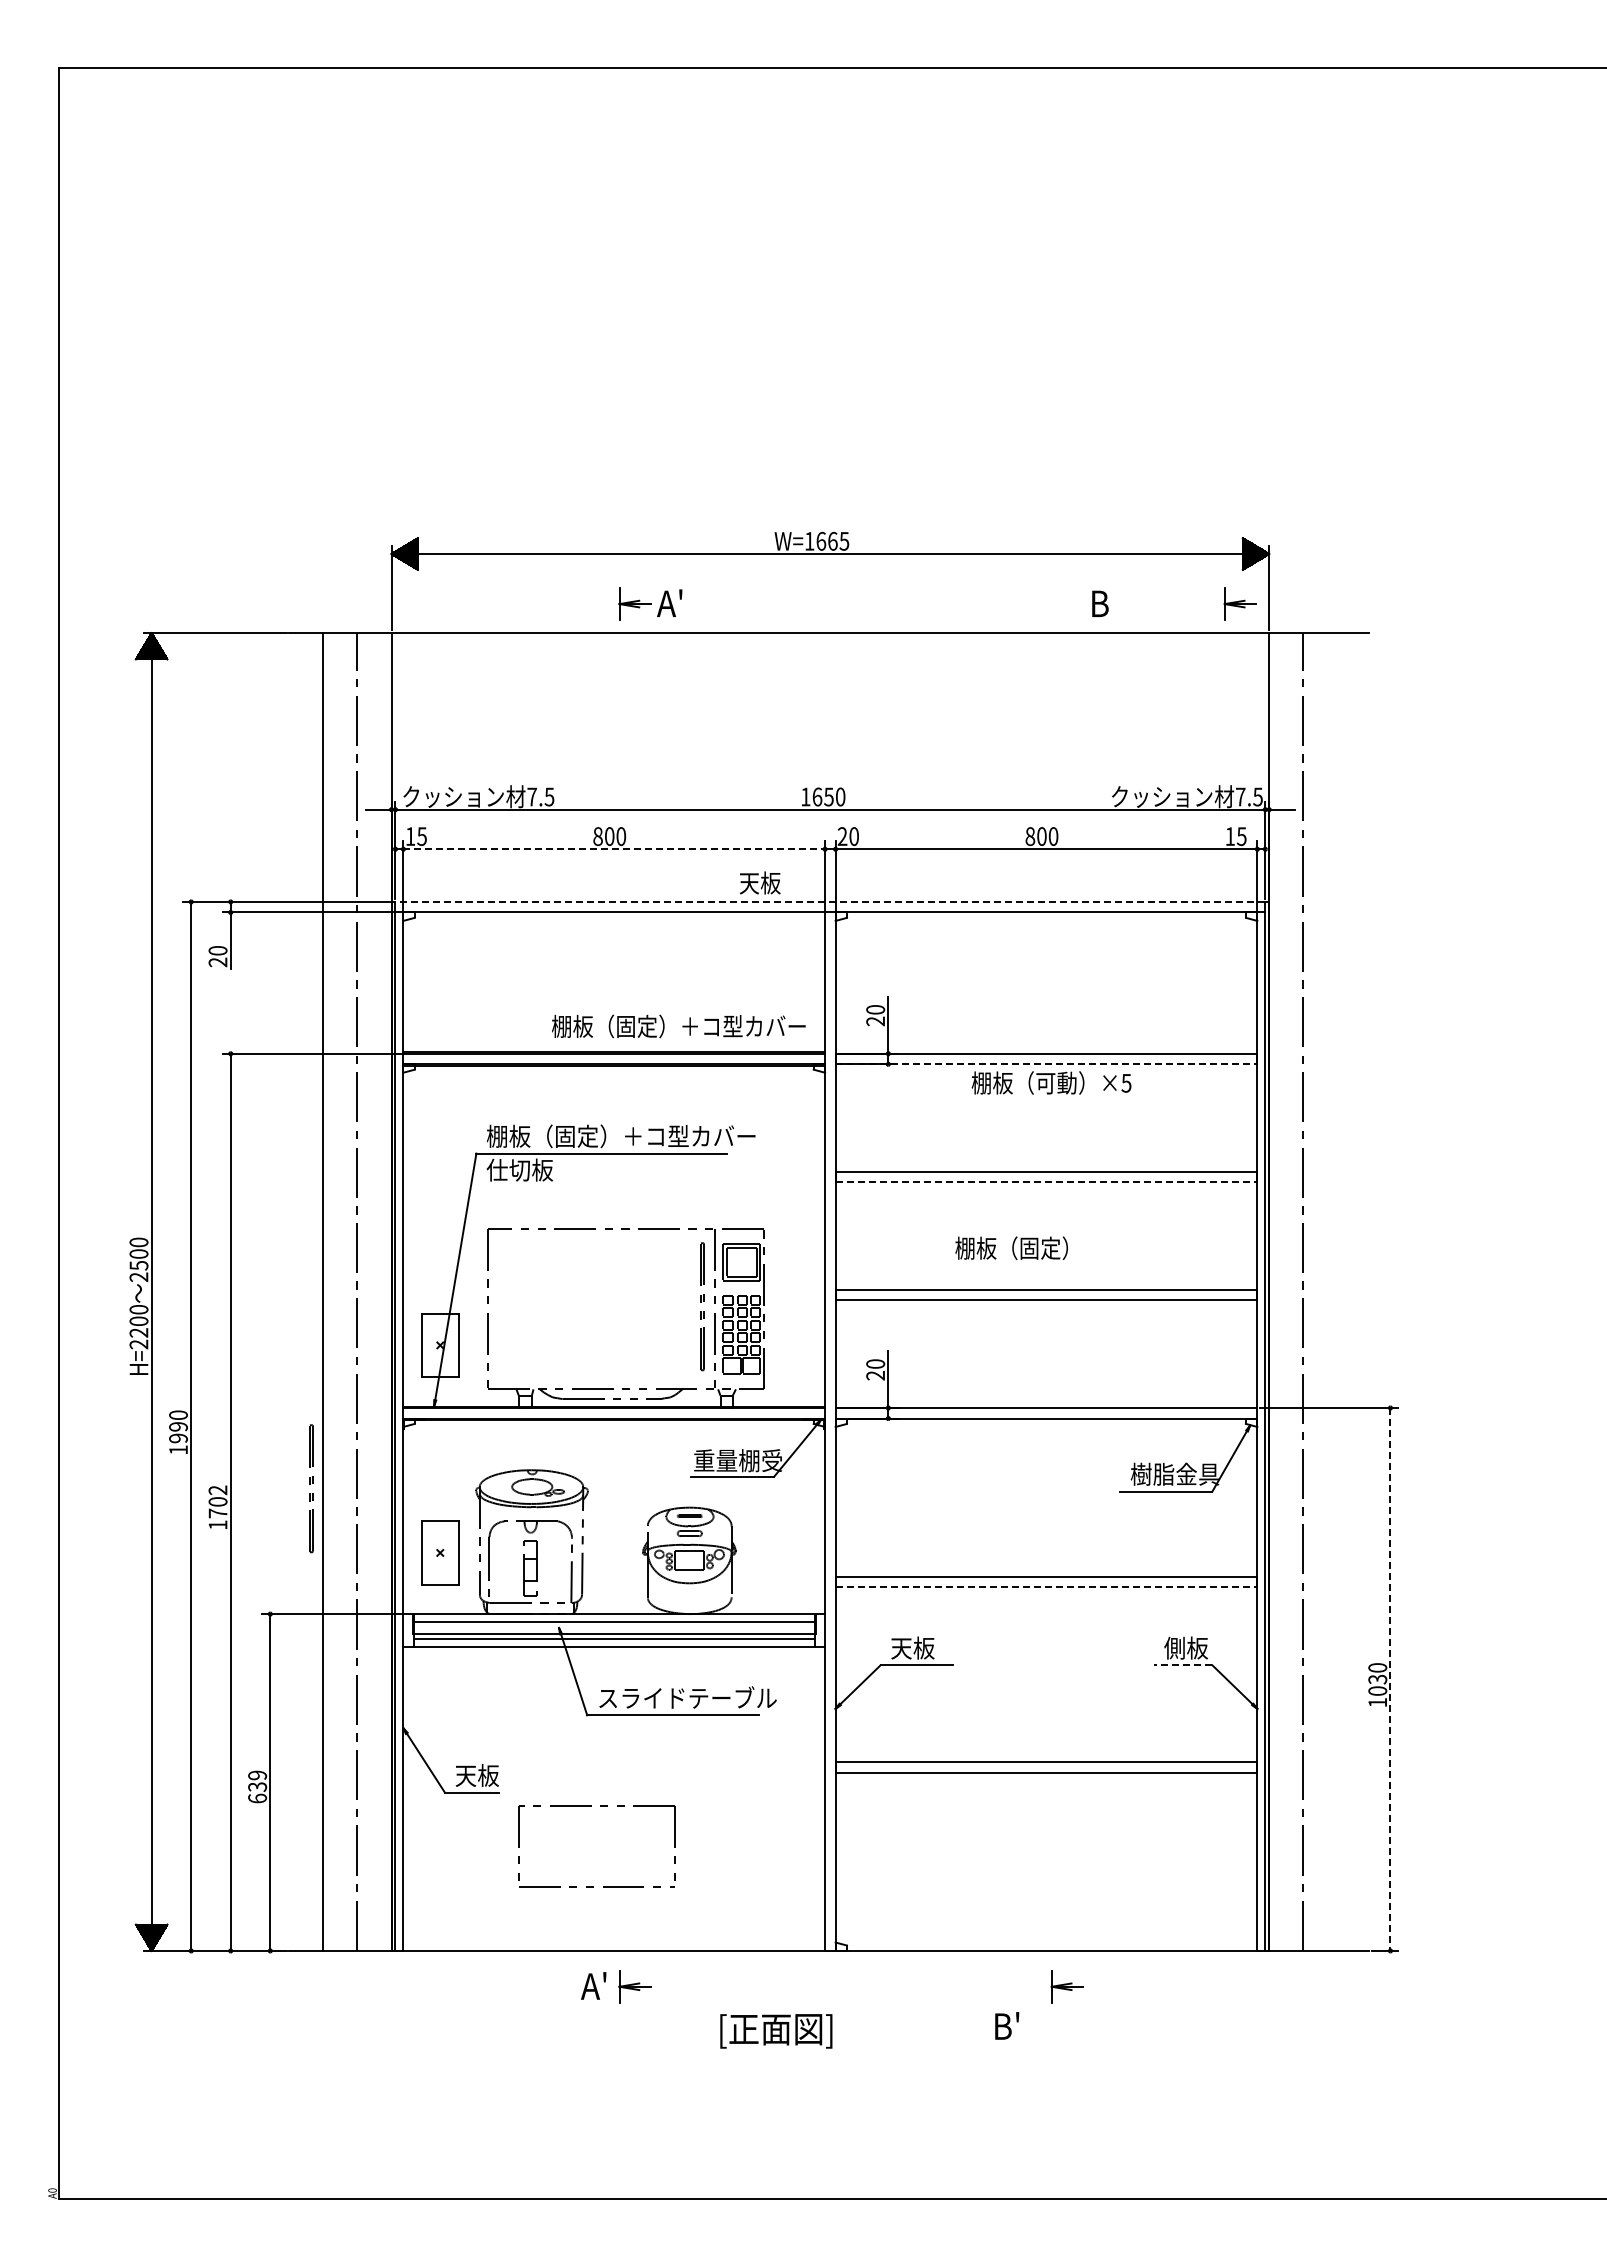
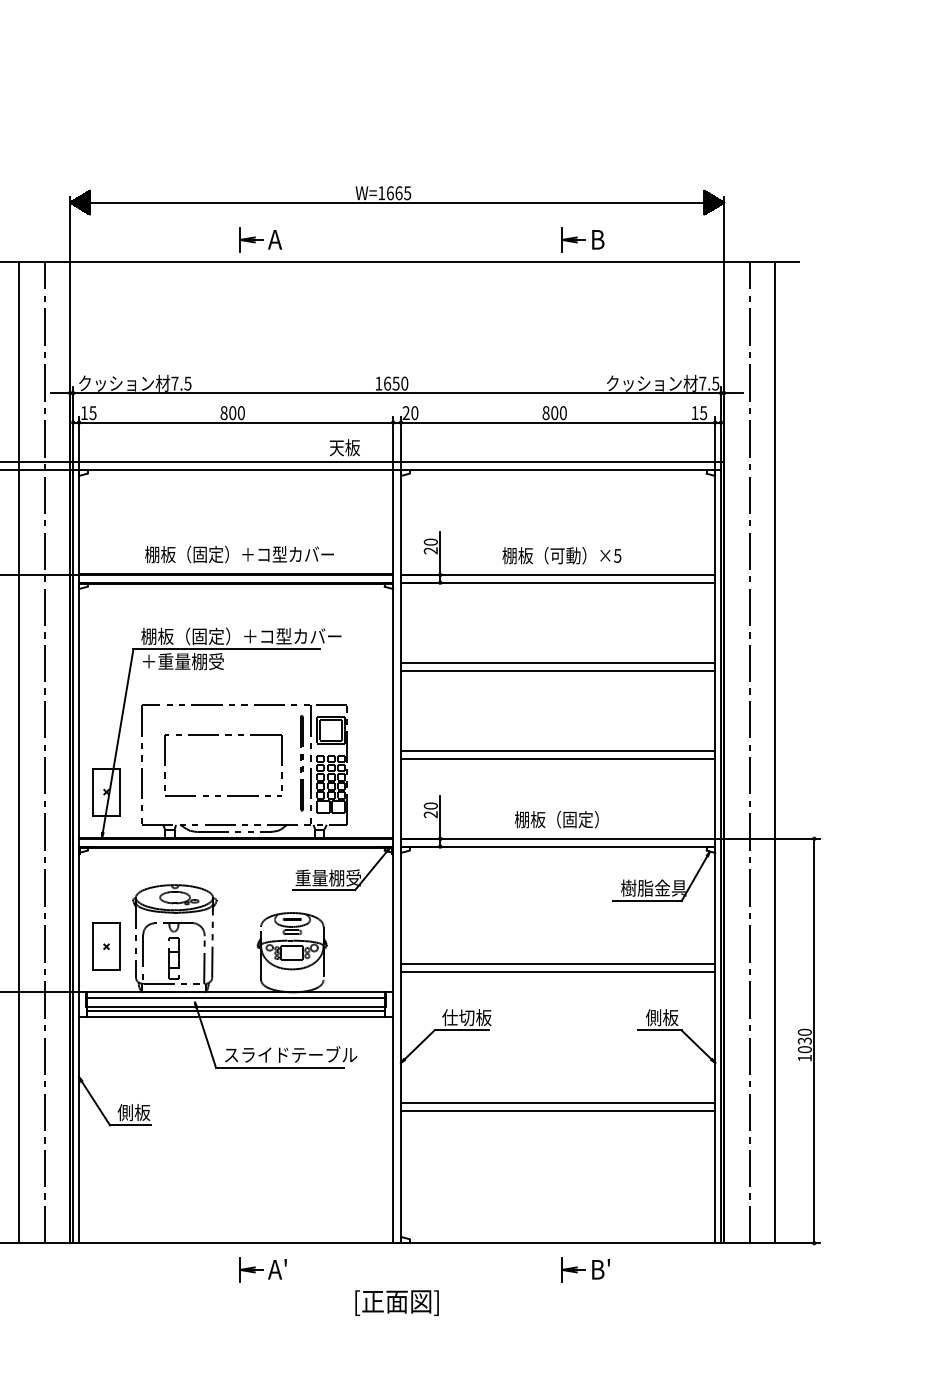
text: (680, 594) -> (285, 232), A' -> A
part: (1239, 603) -> (573, 239), moved
line: (614, 849) -> (236, 422), dashed -> solid
line: (830, 901) -> (397, 461), dashed -> solid
text: (678, 1026) -> (239, 554), moved
line: (1046, 1064) -> (558, 582), dashed -> solid
text: (1051, 1082) -> (561, 555), moved
text: (541, 1169) -> (181, 661), 仕切板 -> ＋重量棚受
line: (1046, 1182) -> (558, 670), dashed -> solid
text: (1011, 1247) -> (556, 819), moved
line: (1337, 1291) -> (774, 752), added
line: (310, 1484) -> (9, 895), removed
line: (1046, 1587) -> (558, 972), dashed -> solid
text: (924, 1647) -> (467, 1017), 天板 -> 仕切板
line: (1182, 1665) -> (659, 1030), dashed -> solid
line: (1390, 1679) -> (814, 1041), dashed -> solid
text: (465, 1775) -> (125, 1112), 天板 -> 側板
part: (593, 1886) -> (220, 795), moved
text: (593, 1985) -> (277, 1268), moved
text: (1007, 2025) -> (601, 1268), moved
text: (776, 2031) -> (397, 1303), moved

